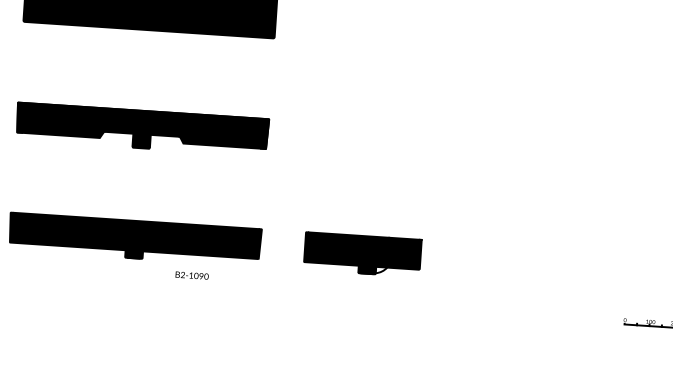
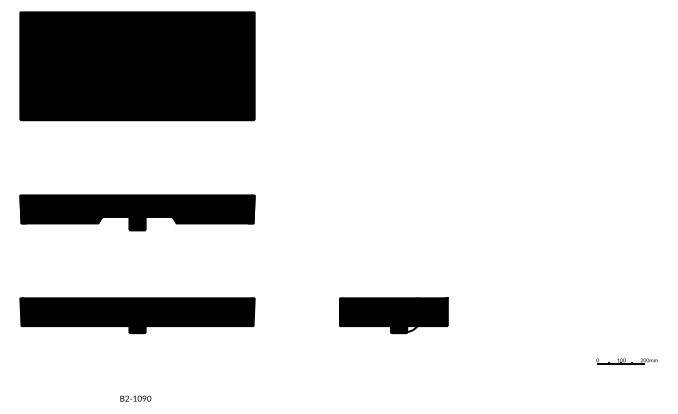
part: (362, 254) -> (393, 315), moved
text: (191, 275) -> (135, 398), moved

